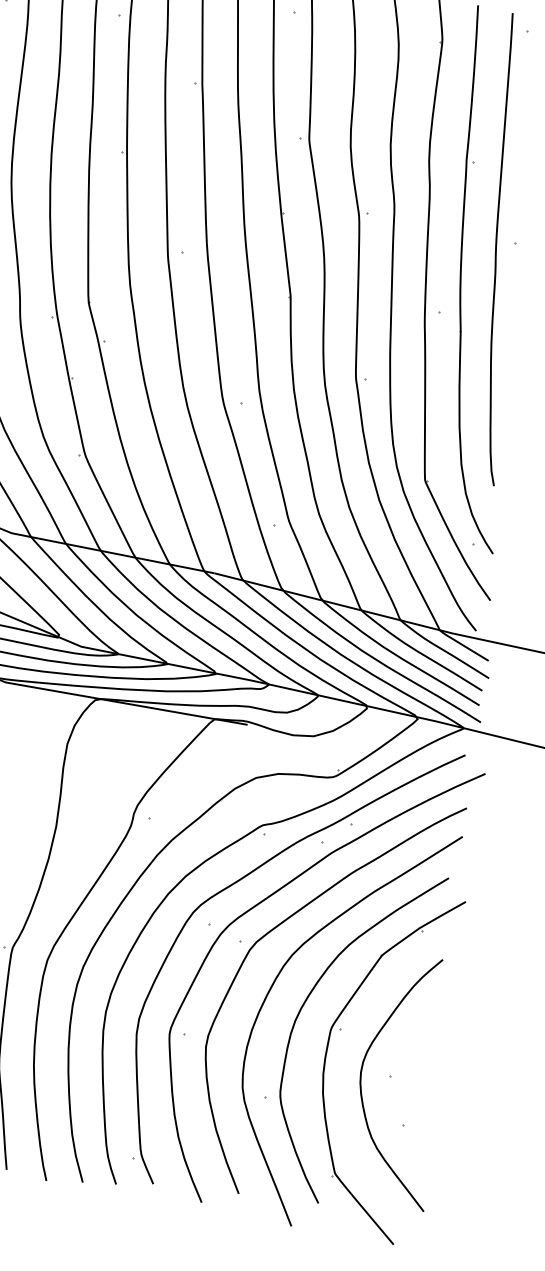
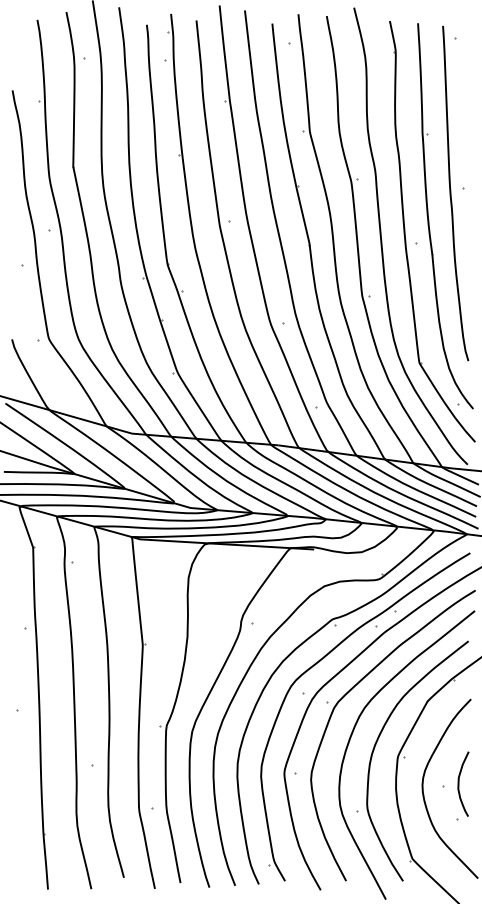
curve: (413, 1075) -> (459, 783), added

